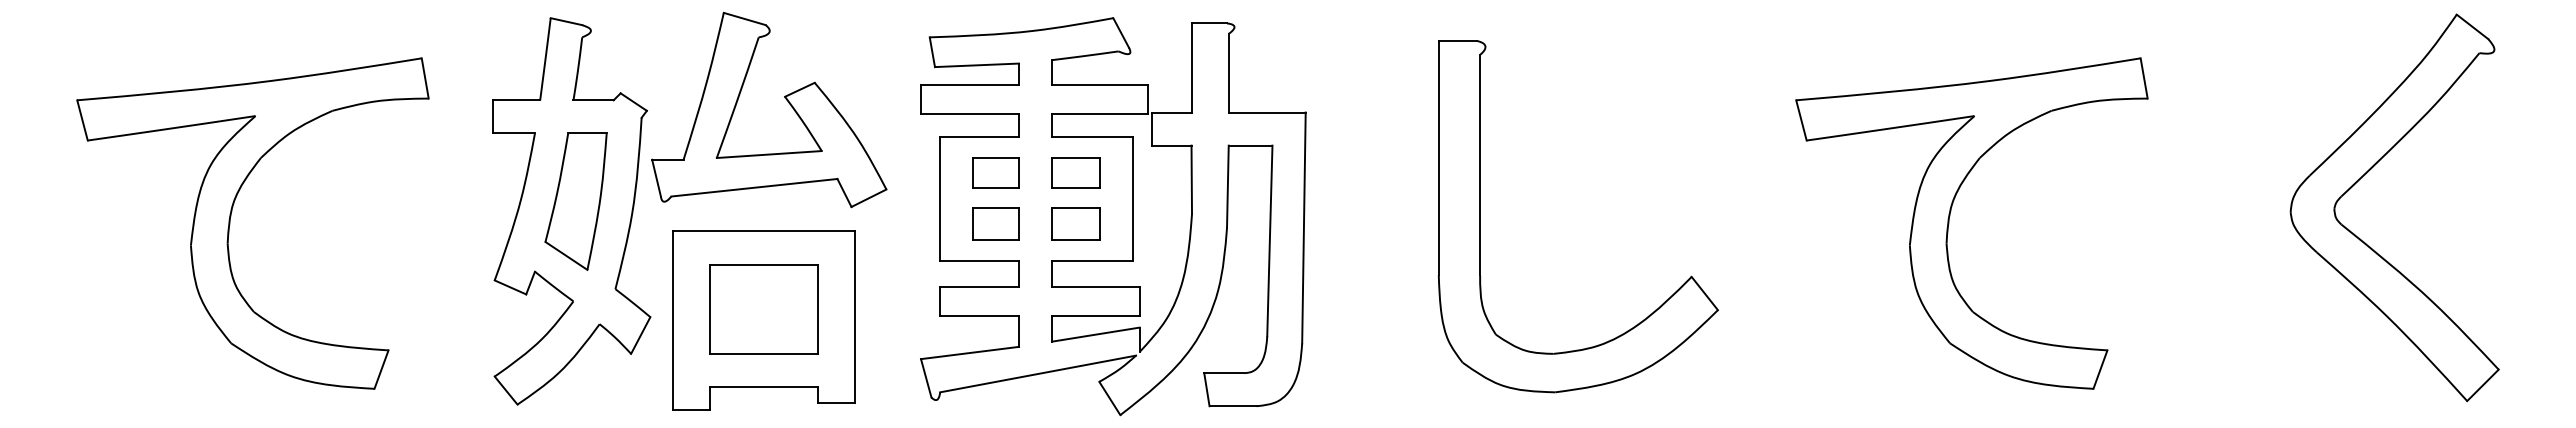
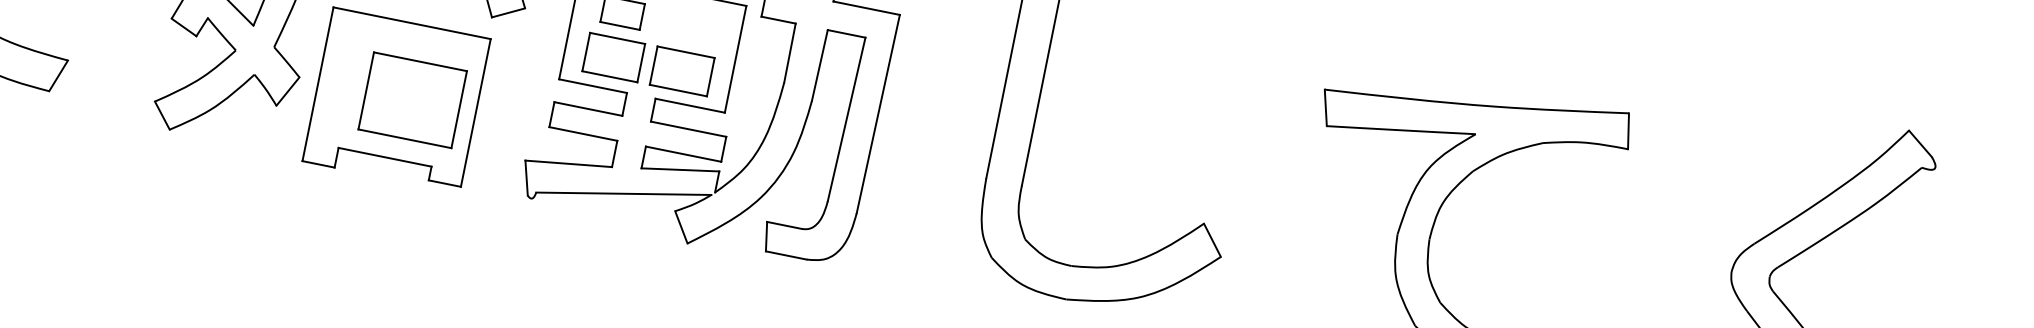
part: (1075, 172) -> (691, 26), removed
part: (995, 223) -> (613, 56), size x1.4
part: (1075, 223) -> (682, 70), size x1.4
part: (763, 309) -> (412, 100), moved

